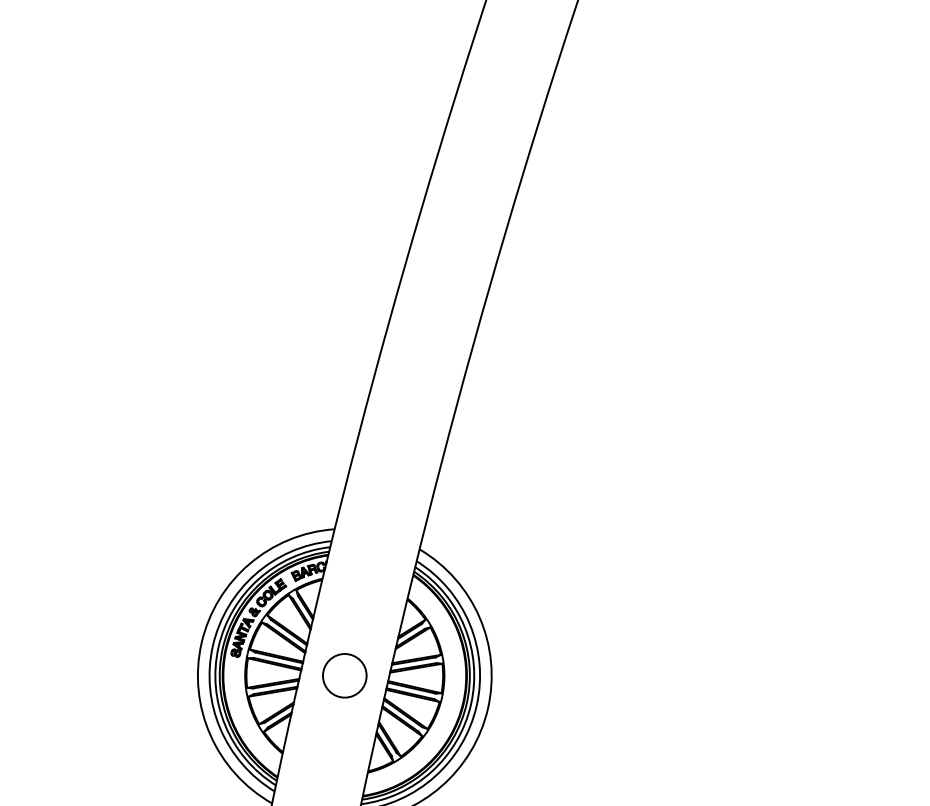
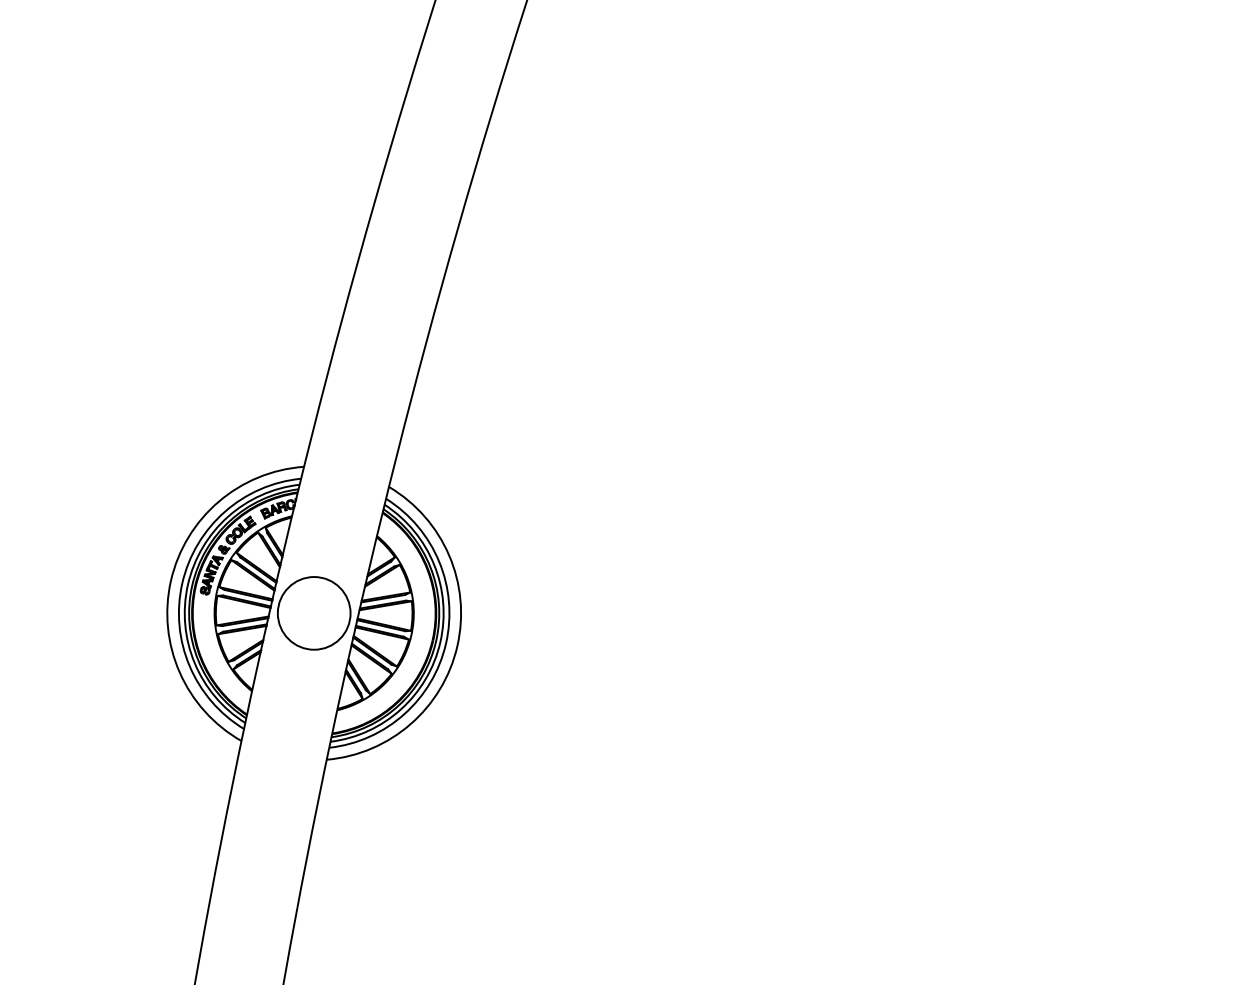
circle: (344, 675) -> (313, 613), size x1.67

